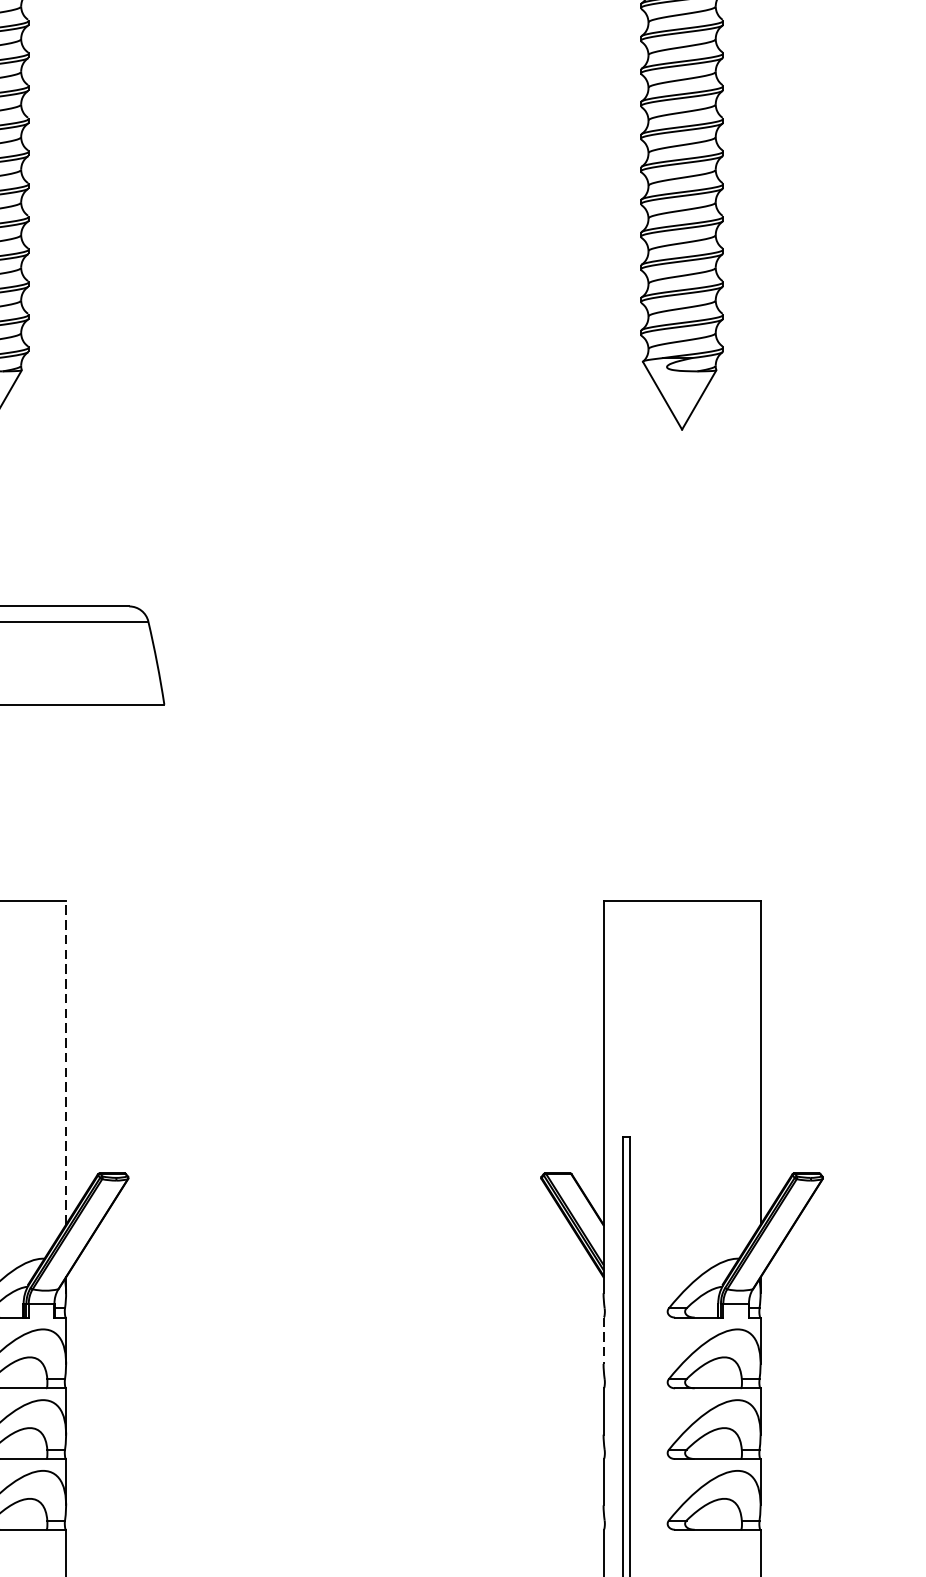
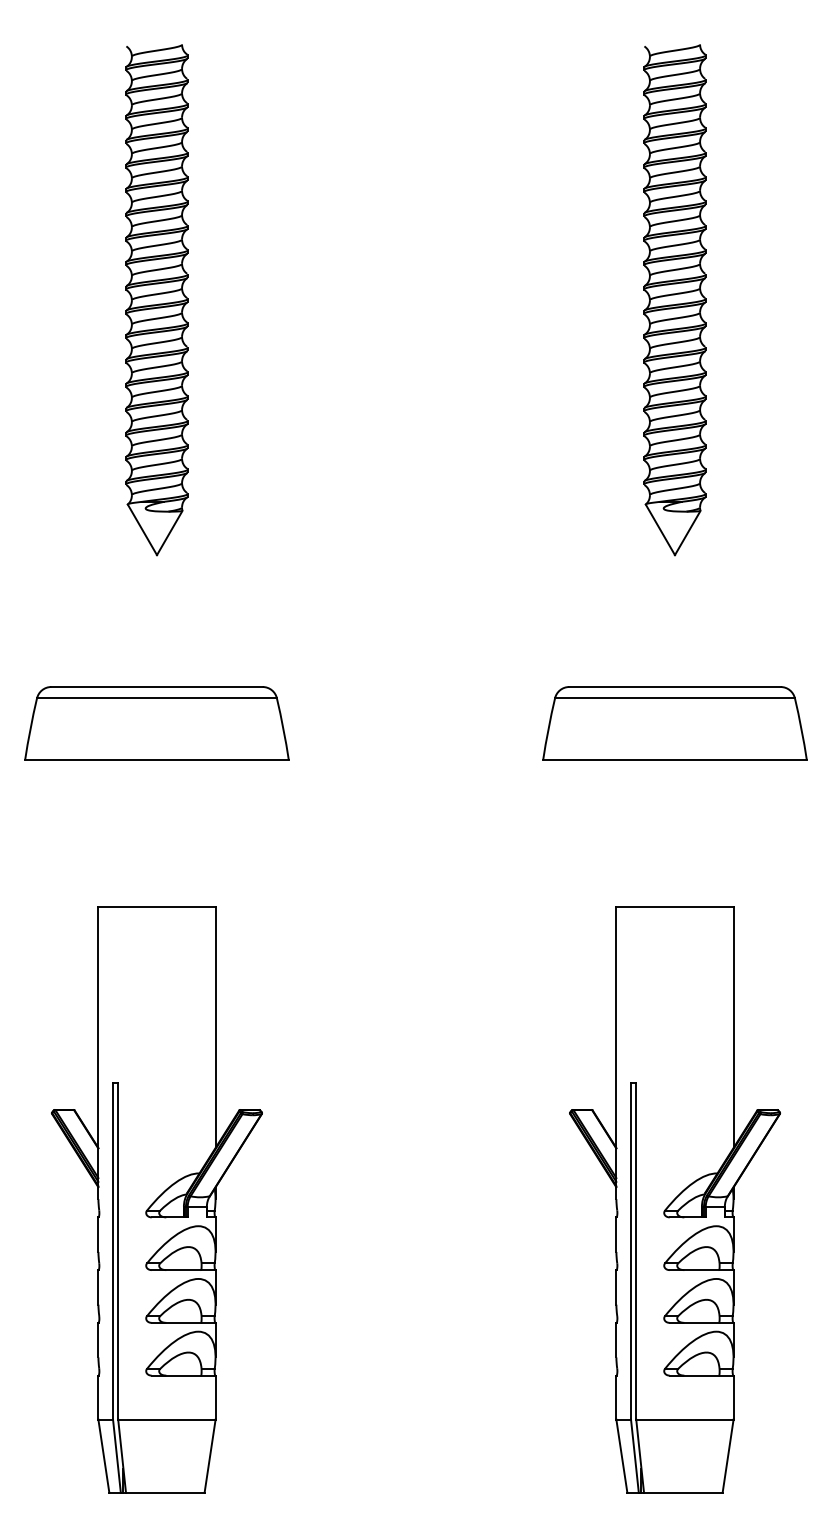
part: (681, 655) -> (674, 723), added
line: (66, 1062) -> (215, 1027), dashed -> solid
line: (603, 1341) -> (616, 1235), dashed -> solid

